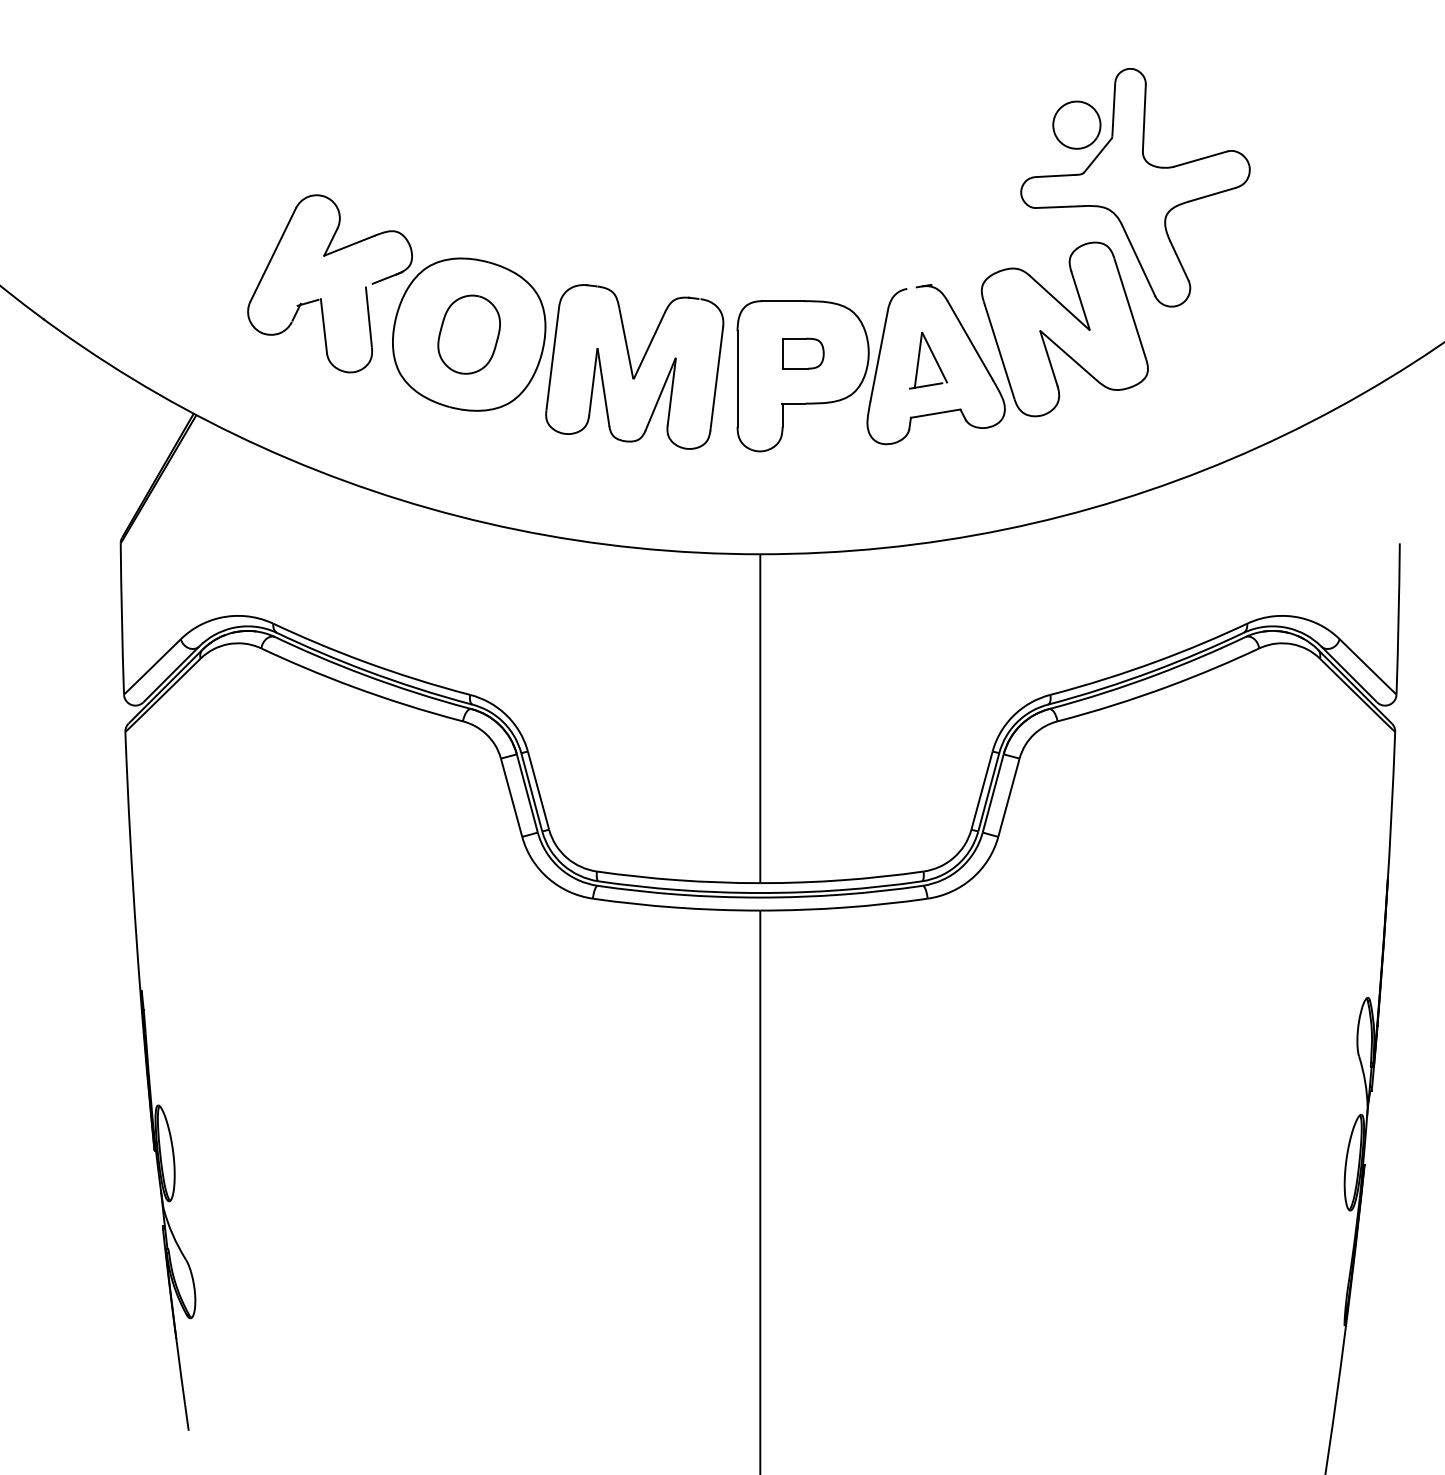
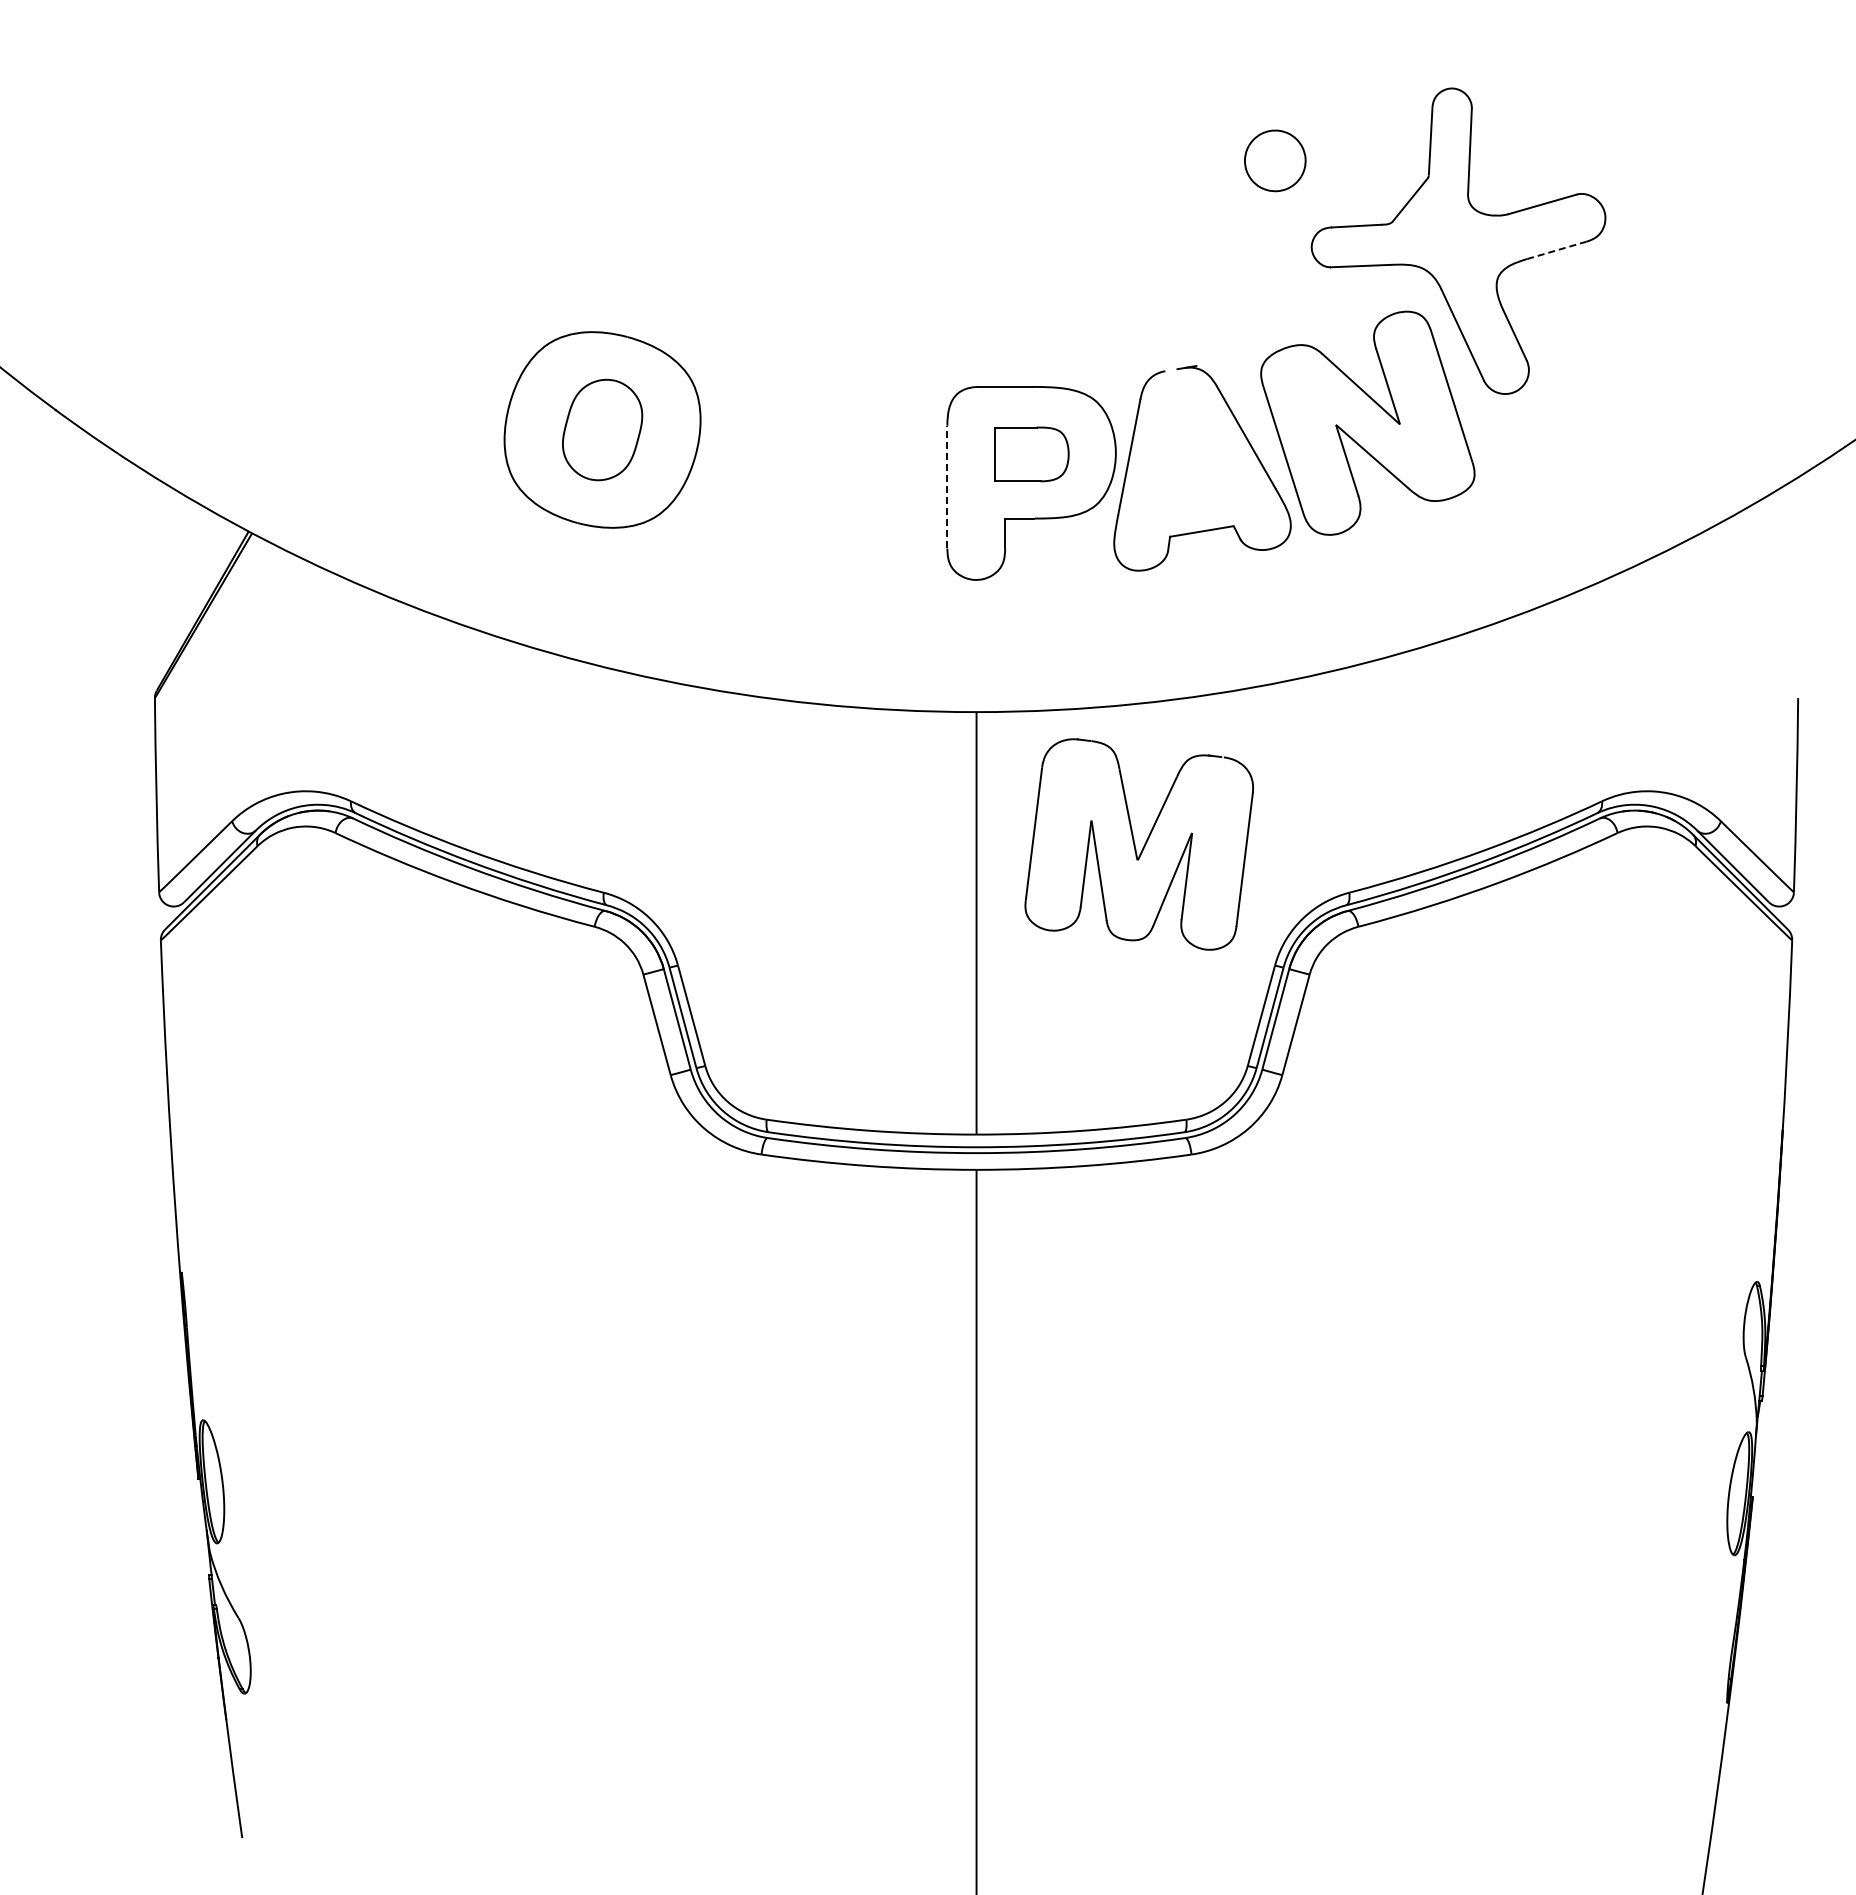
part: (1077, 124) -> (1275, 160), moved
line: (1212, 194) -> (1557, 250), solid -> dashed
part: (321, 298) -> (412, 383), removed
part: (803, 353) -> (1031, 454), size x1.4
part: (933, 357) -> (1199, 459), removed
part: (634, 366) -> (1138, 844), moved
line: (737, 378) -> (947, 486), solid -> dashed

